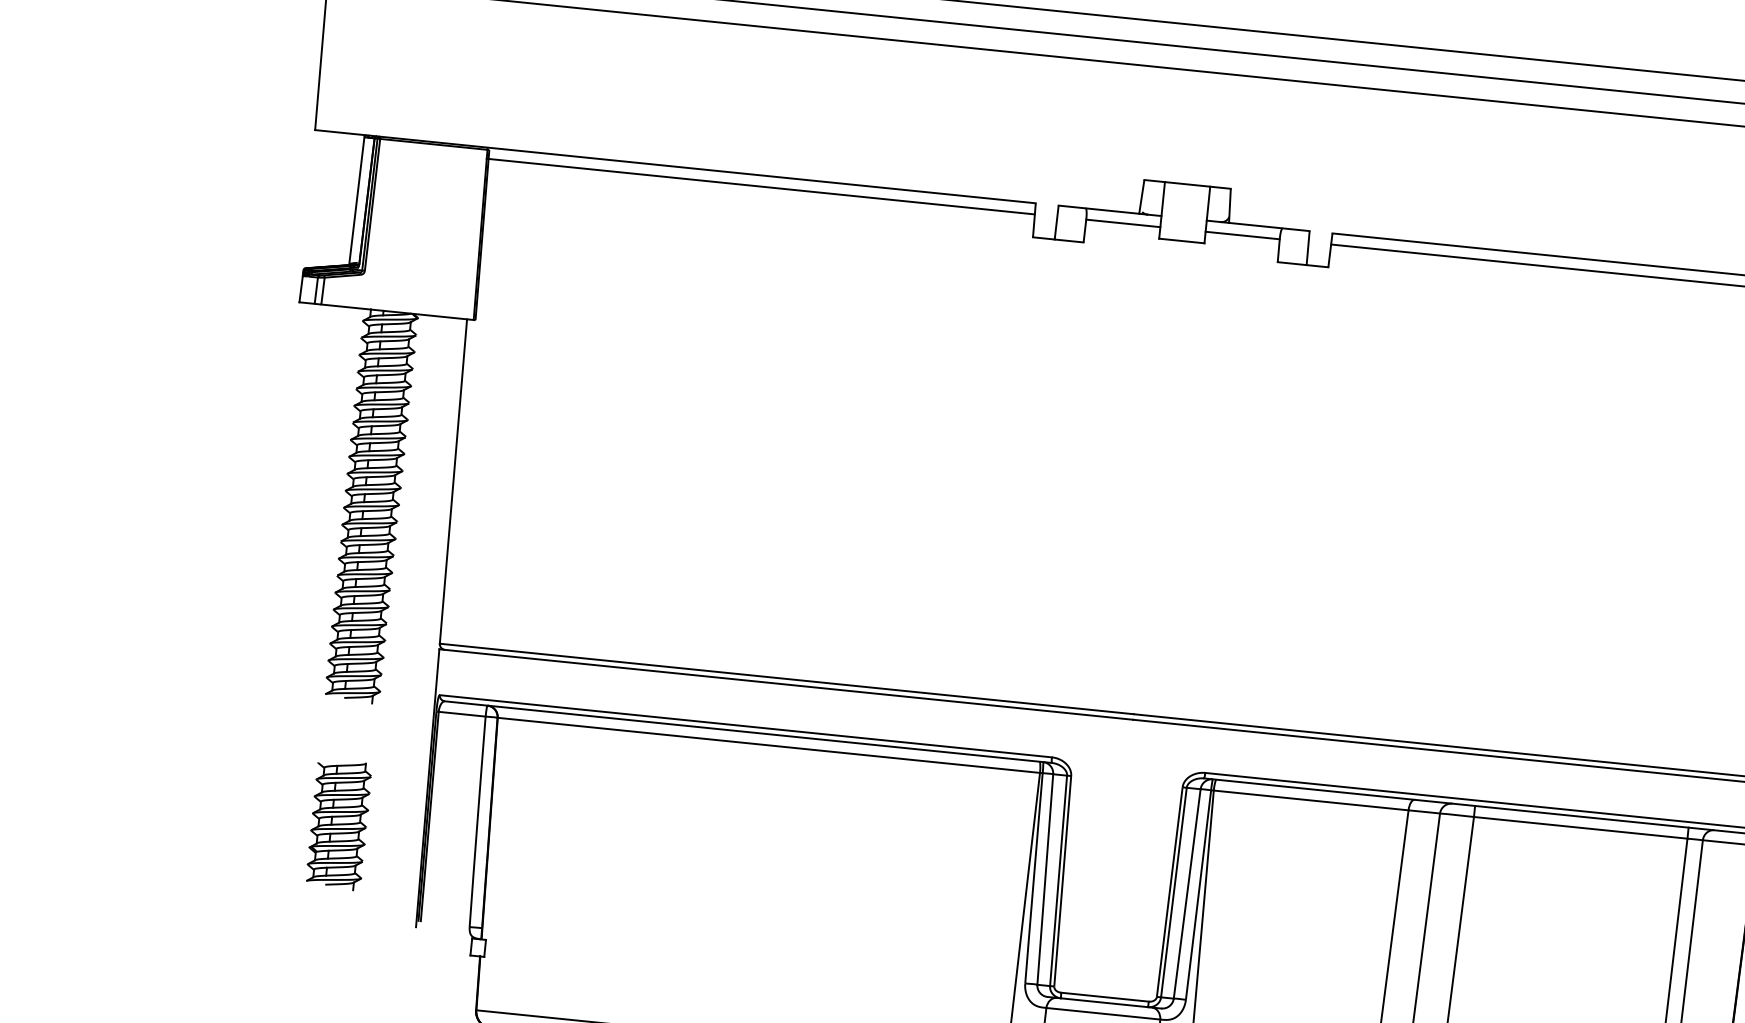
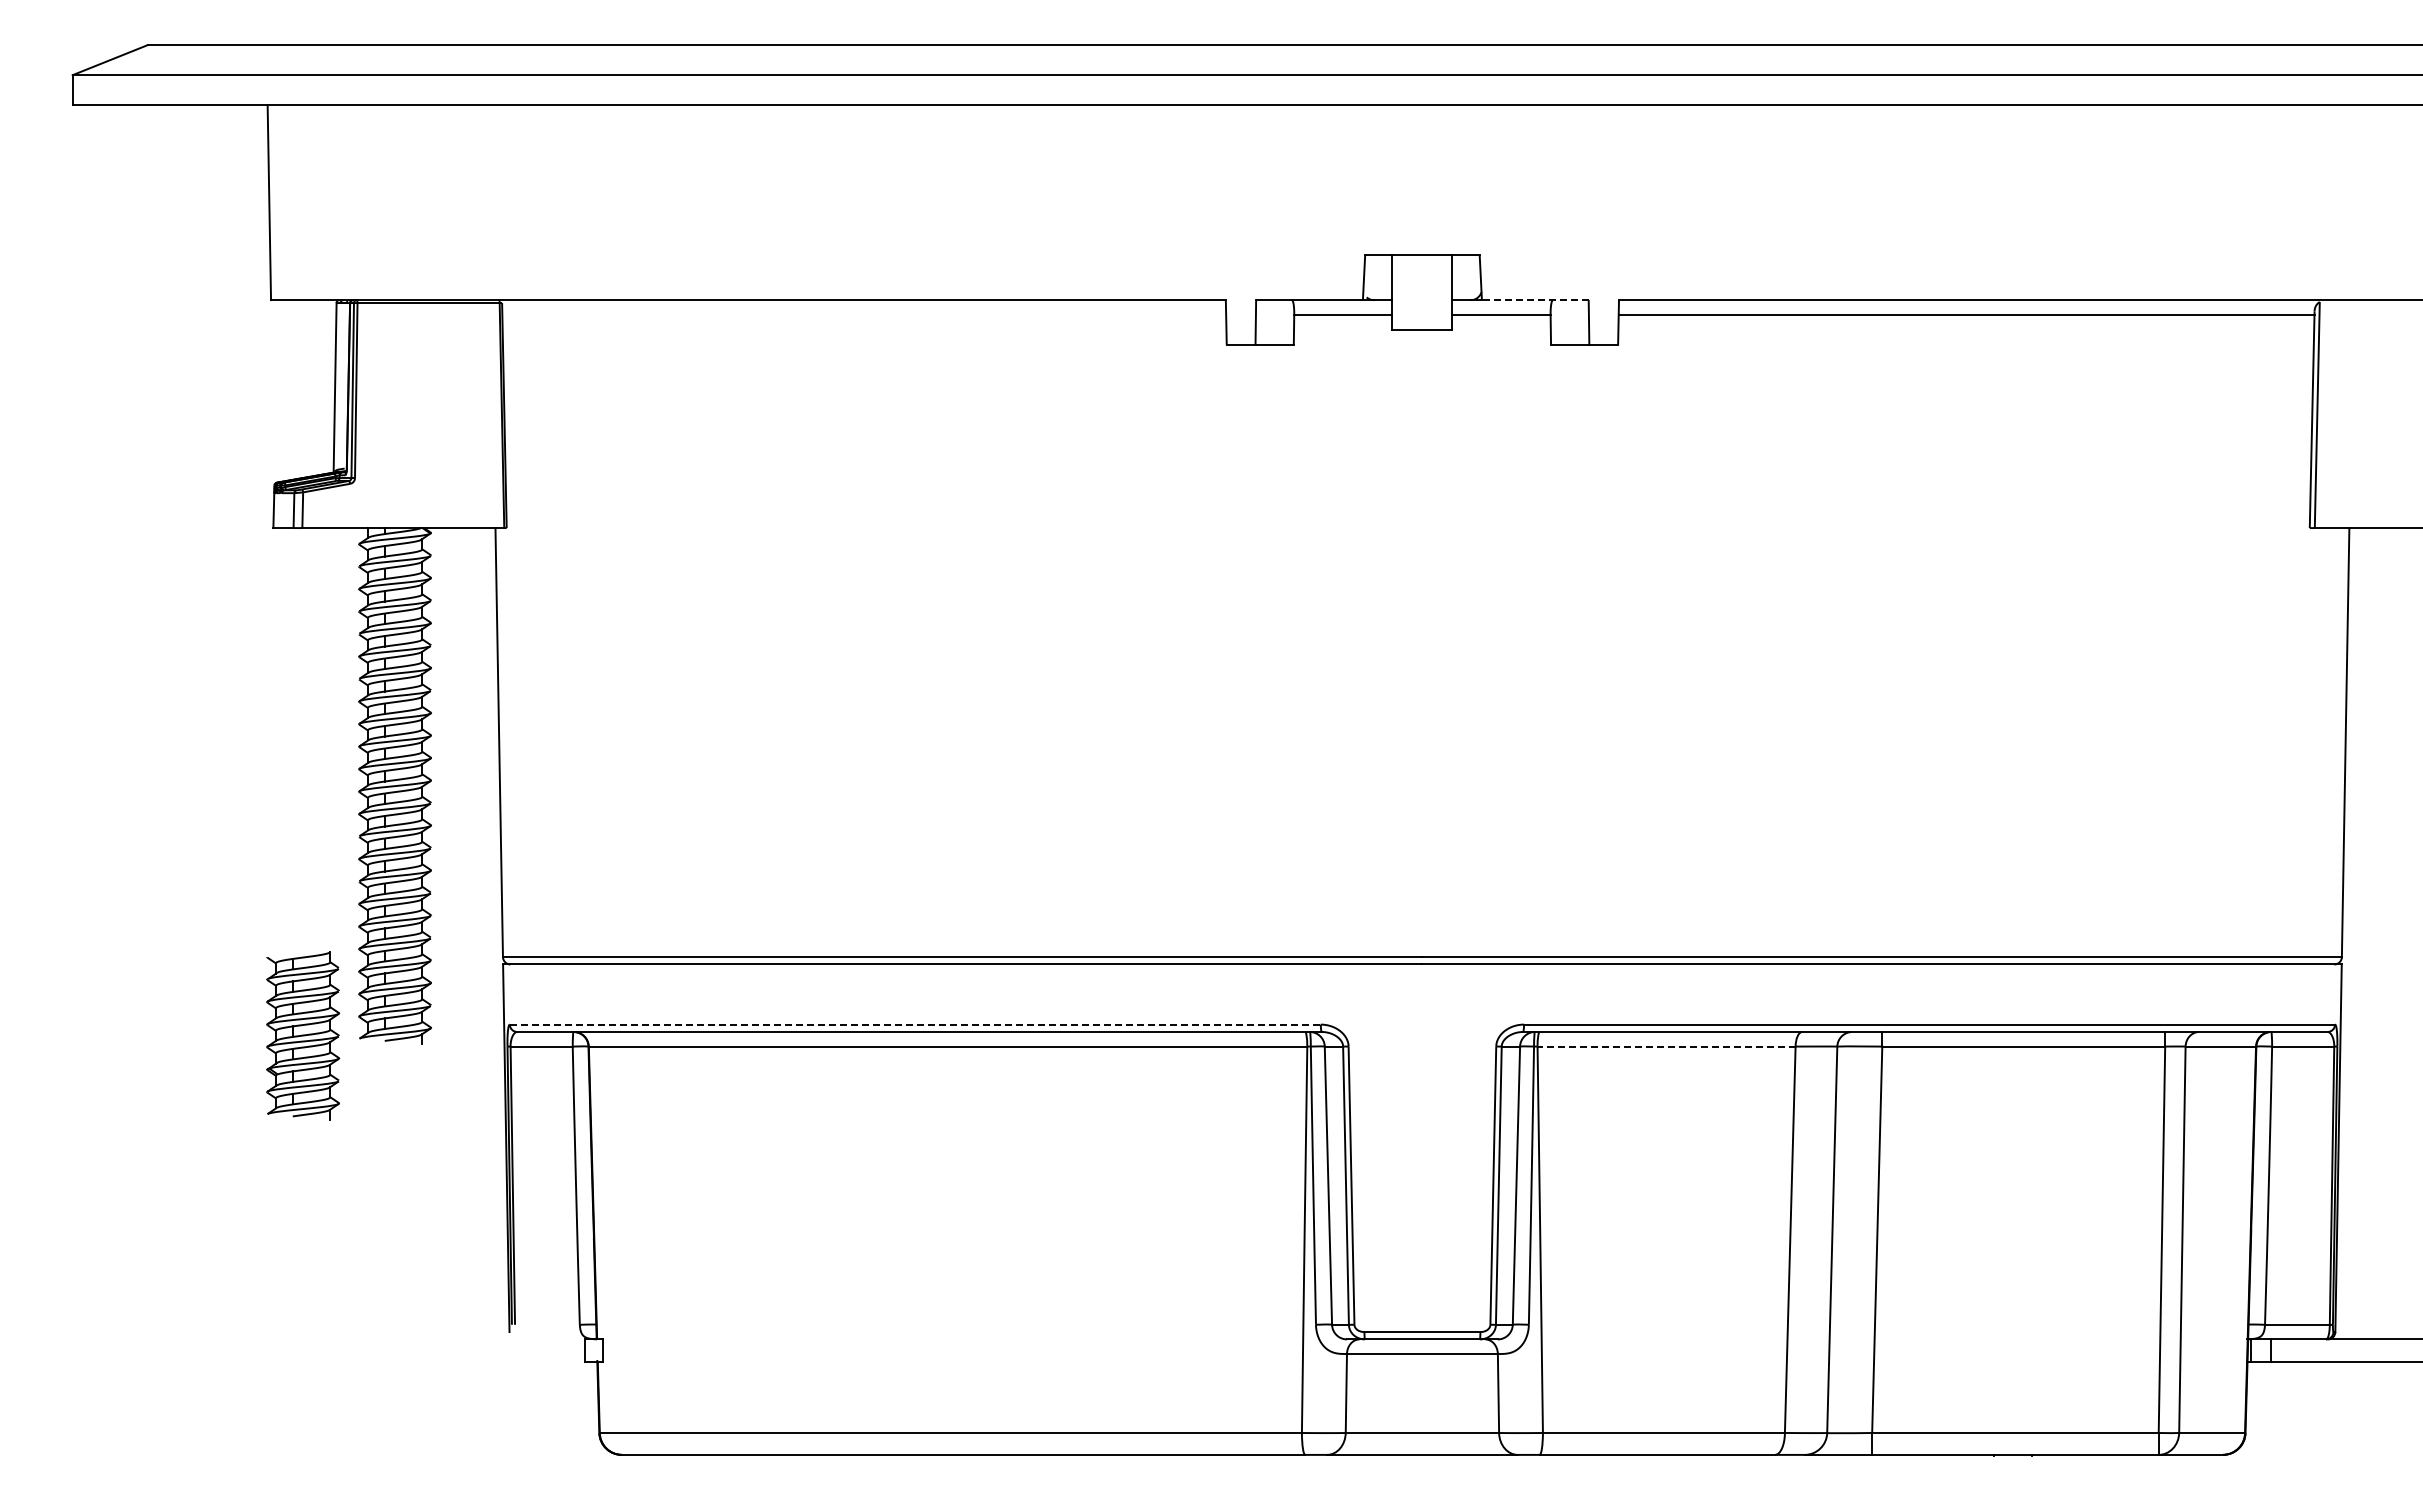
line: (760, 186) -> (862, 314), removed
line: (1268, 227) -> (1534, 300), solid -> dashed
line: (746, 726) -> (915, 1024), solid -> dashed
line: (1311, 800) -> (1666, 1046), solid -> dashed
part: (339, 824) -> (303, 1035), moved

